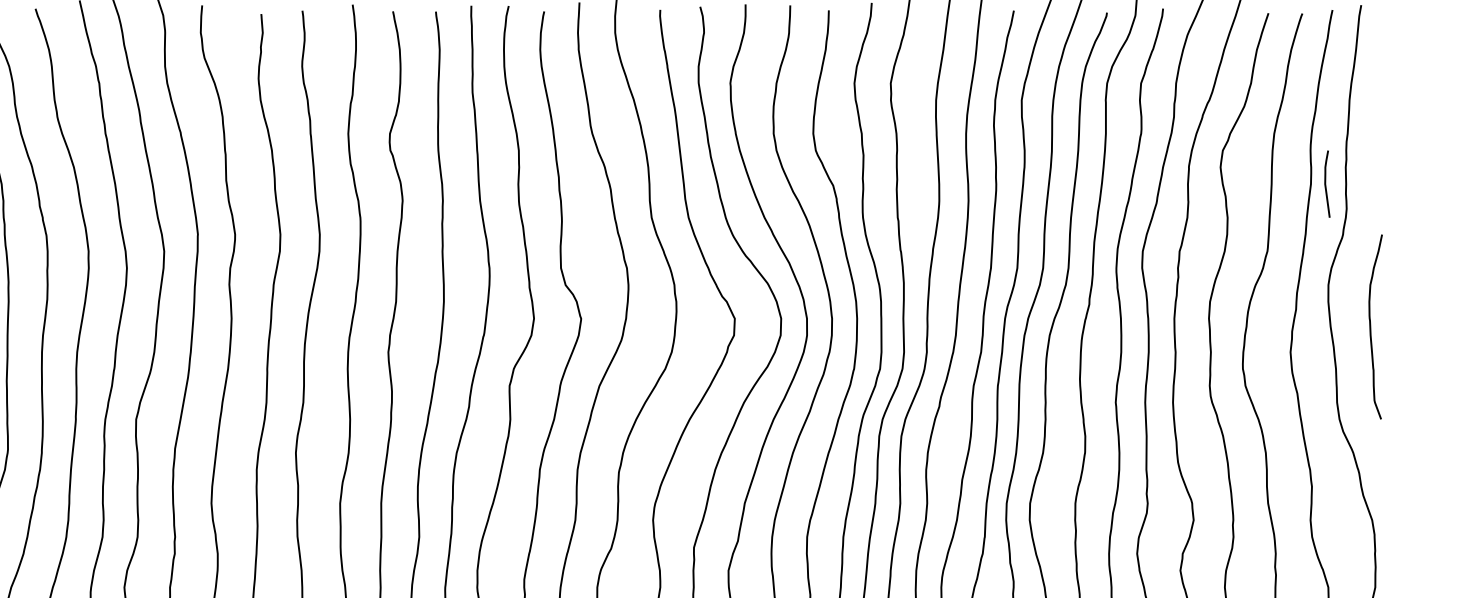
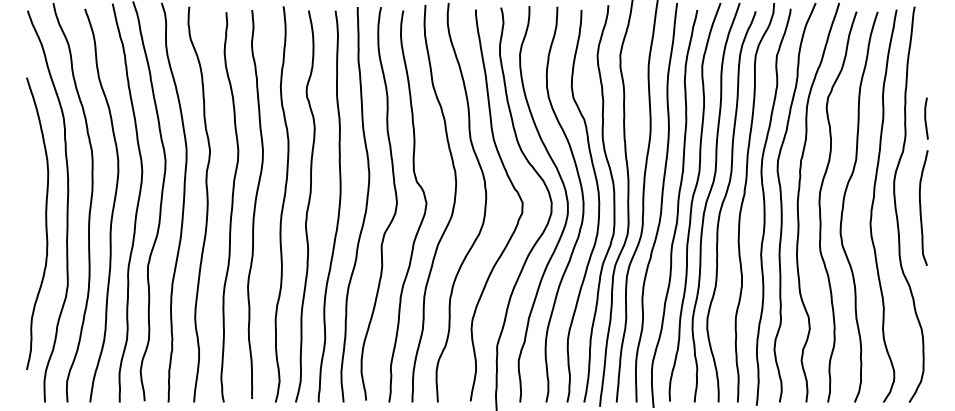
curve: (1327, 183) -> (926, 118), moved

